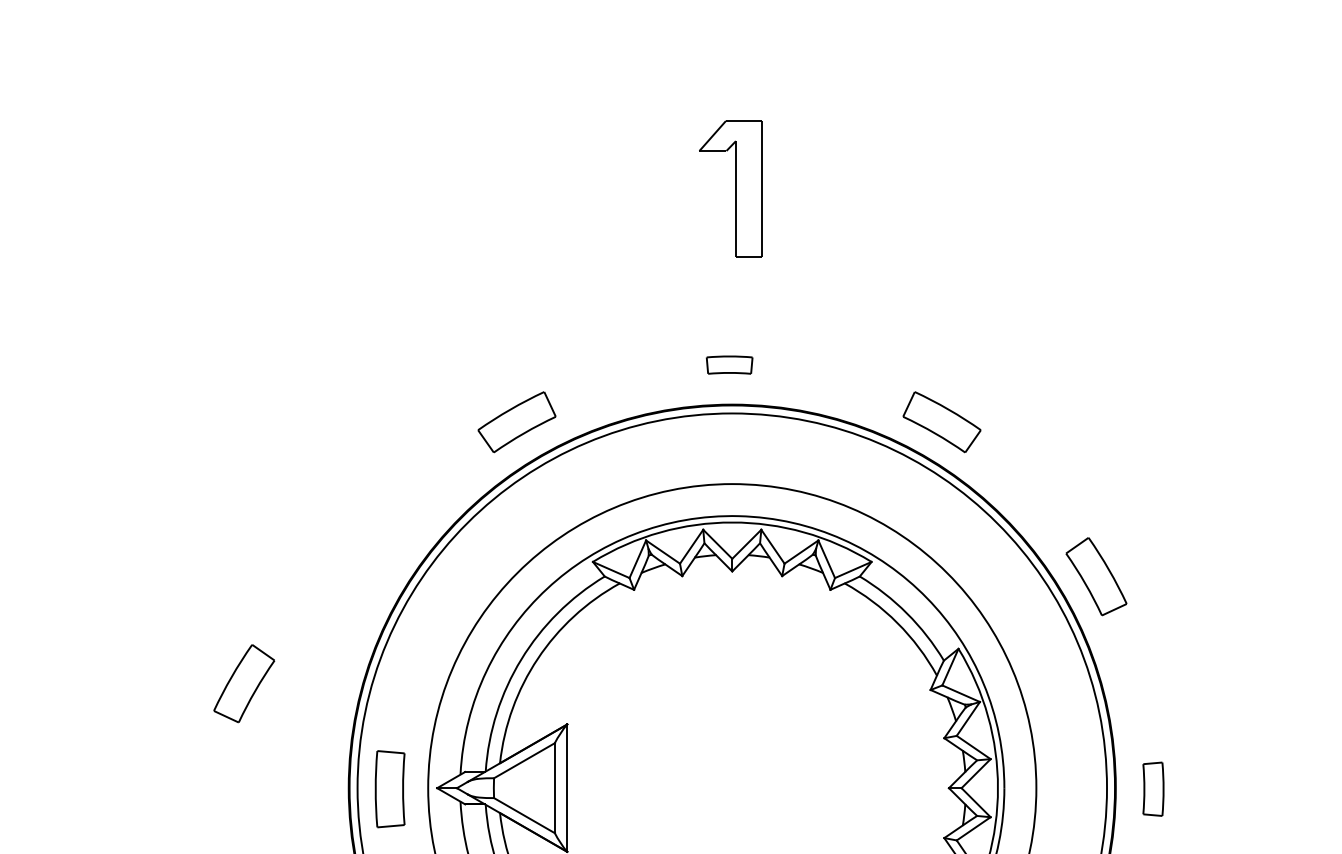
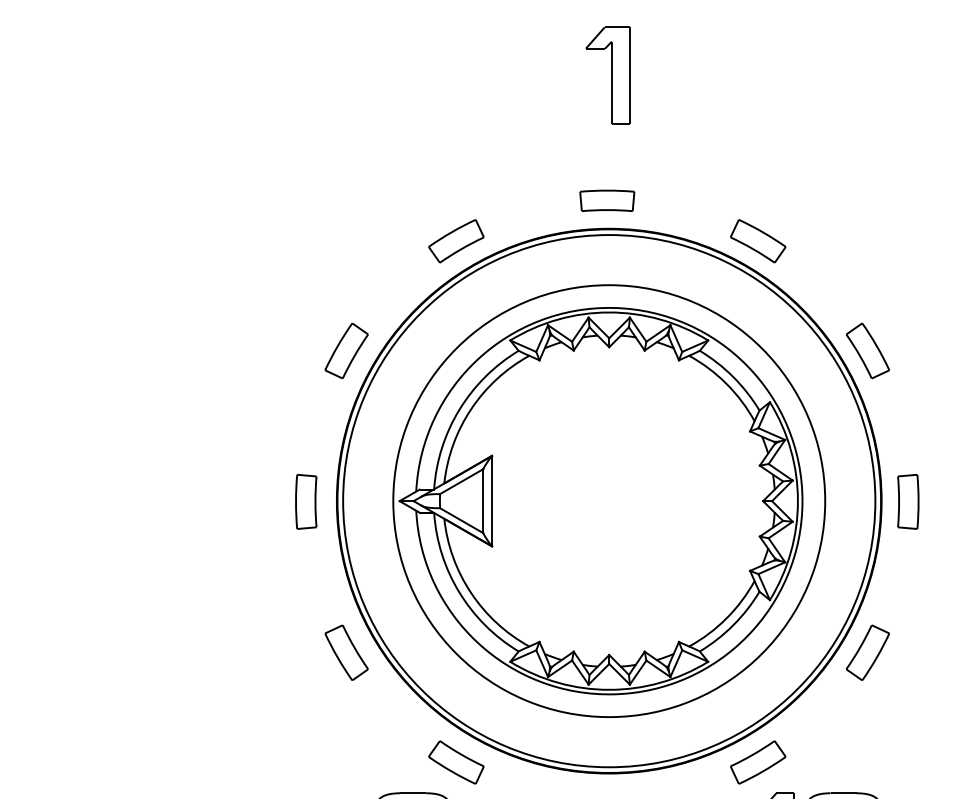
part: (729, 364) -> (607, 200), size x1.67
part: (244, 683) -> (346, 350), moved
part: (390, 788) -> (306, 501), moved
part: (1153, 788) -> (908, 501), size x1.43

